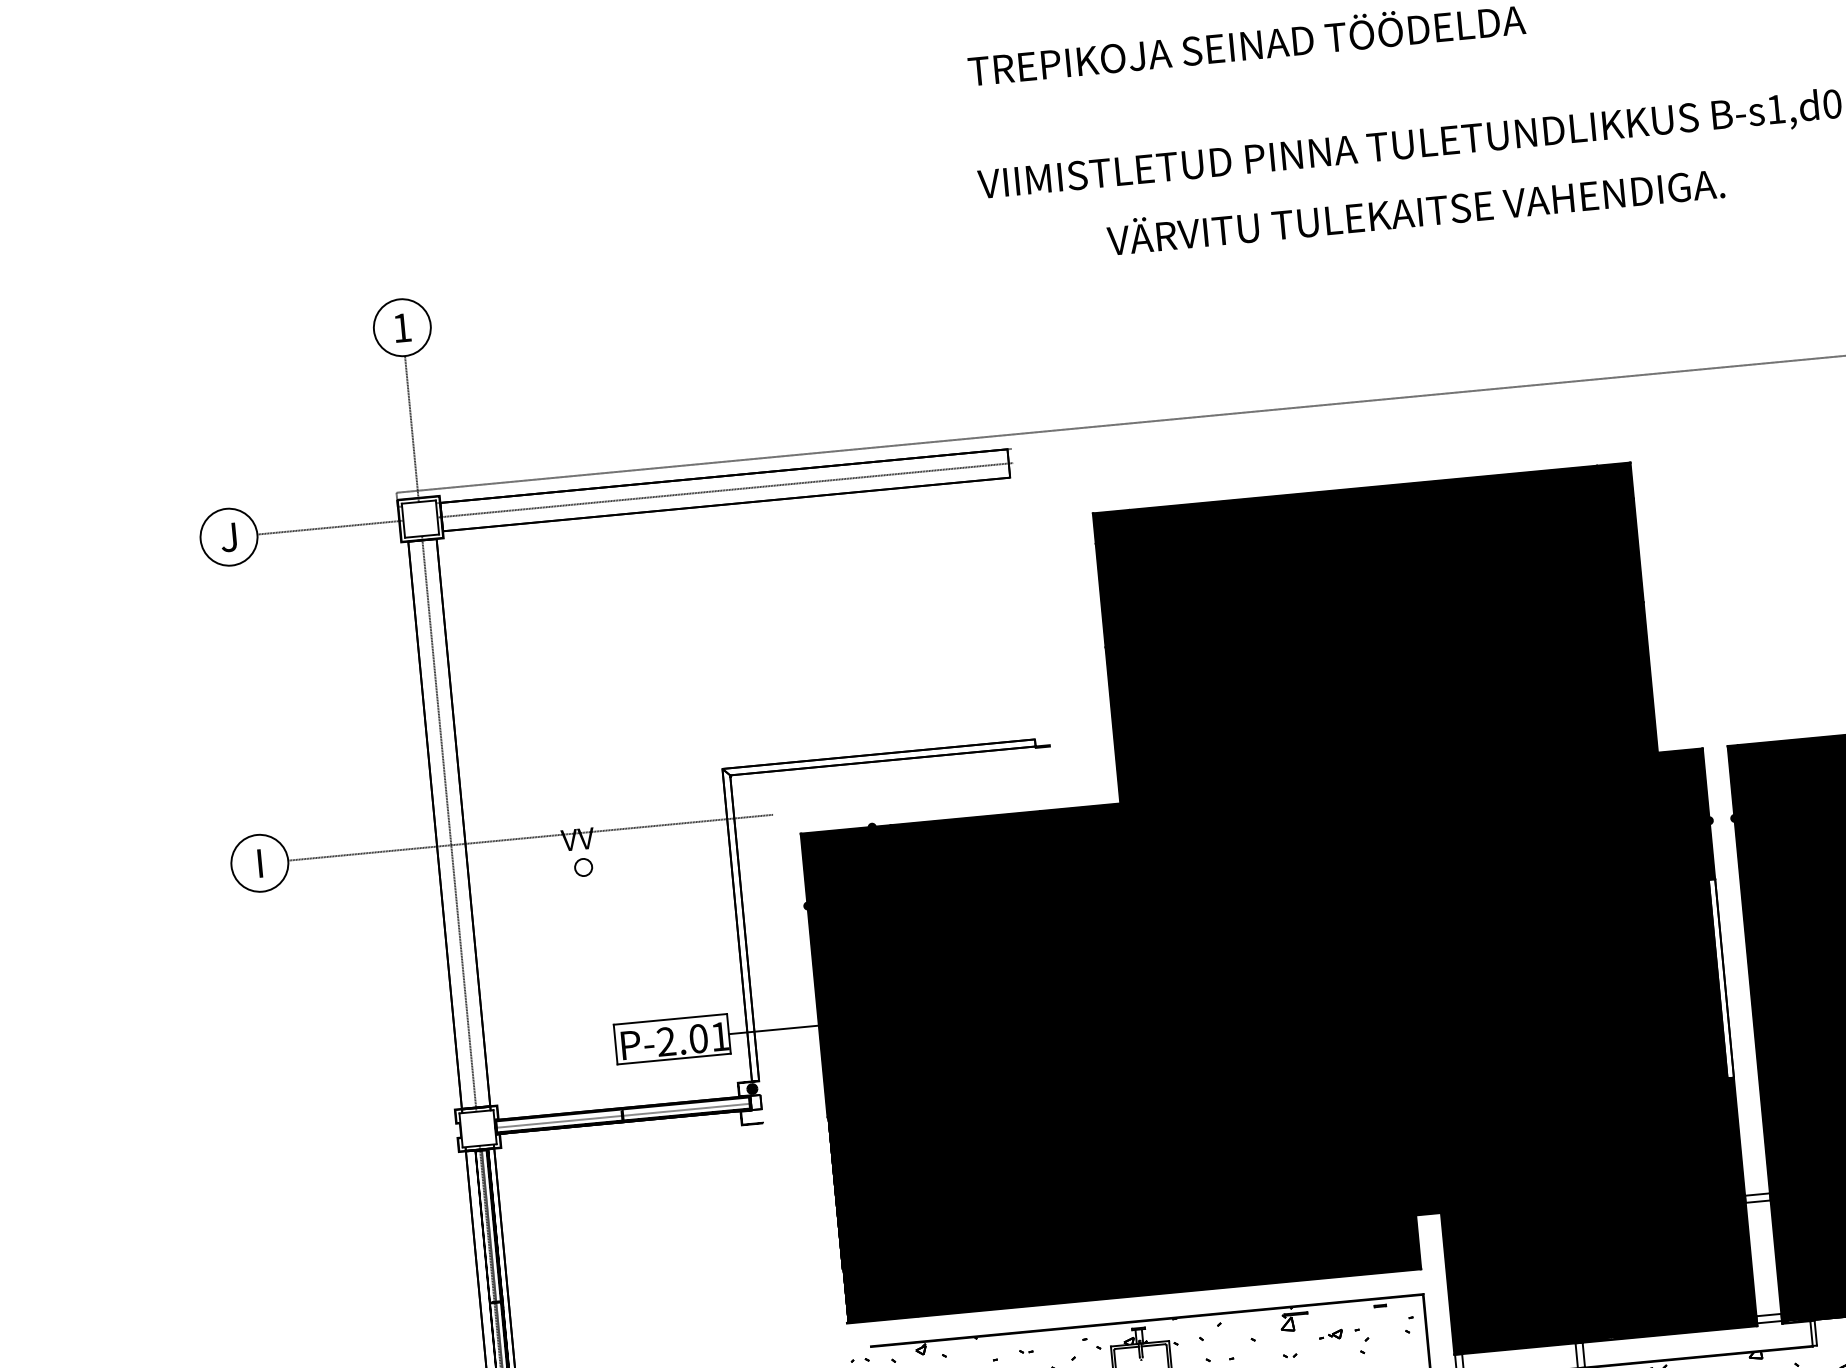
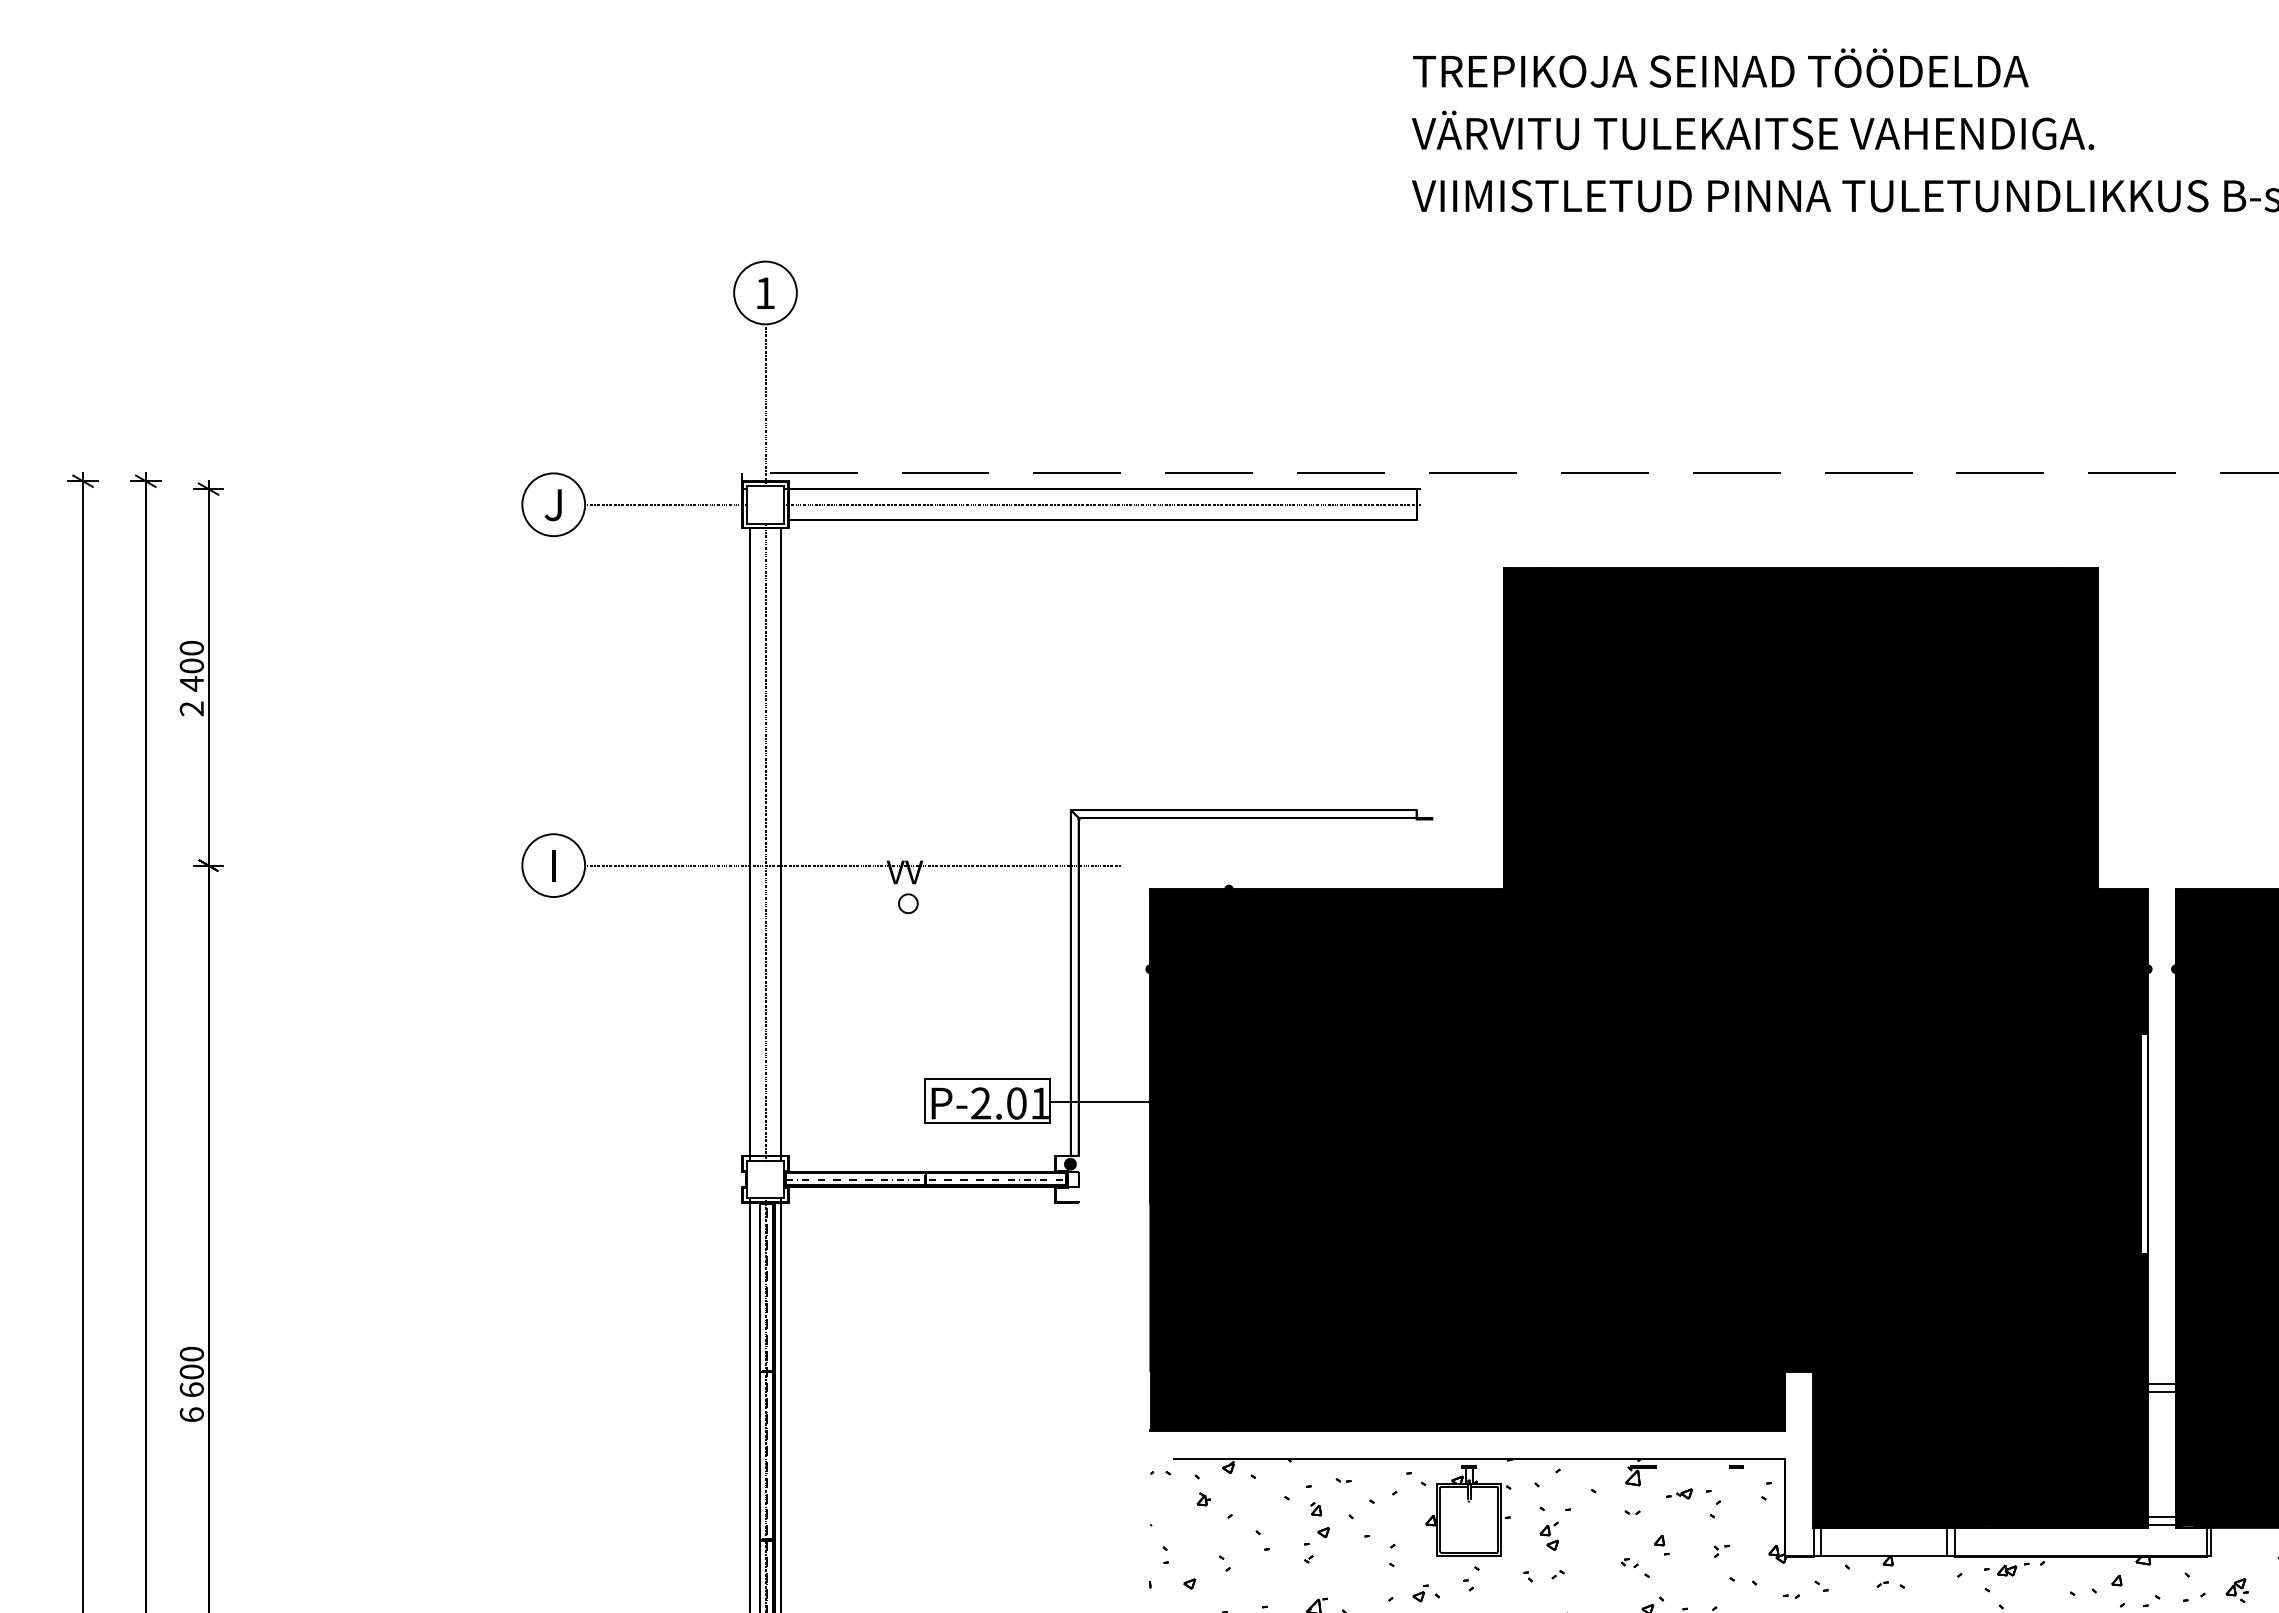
text: (1416, 208) -> (1753, 129), moved

